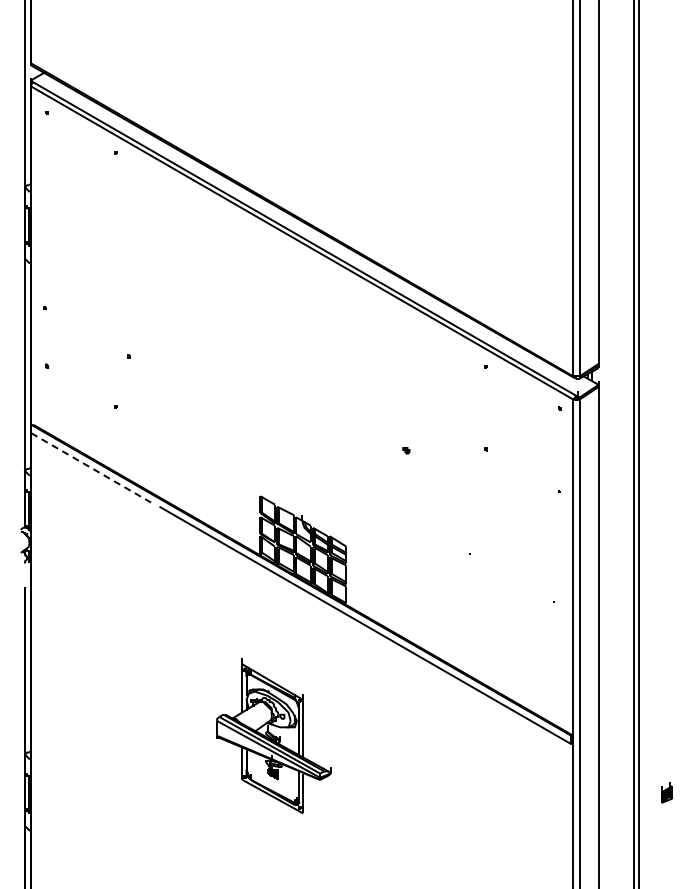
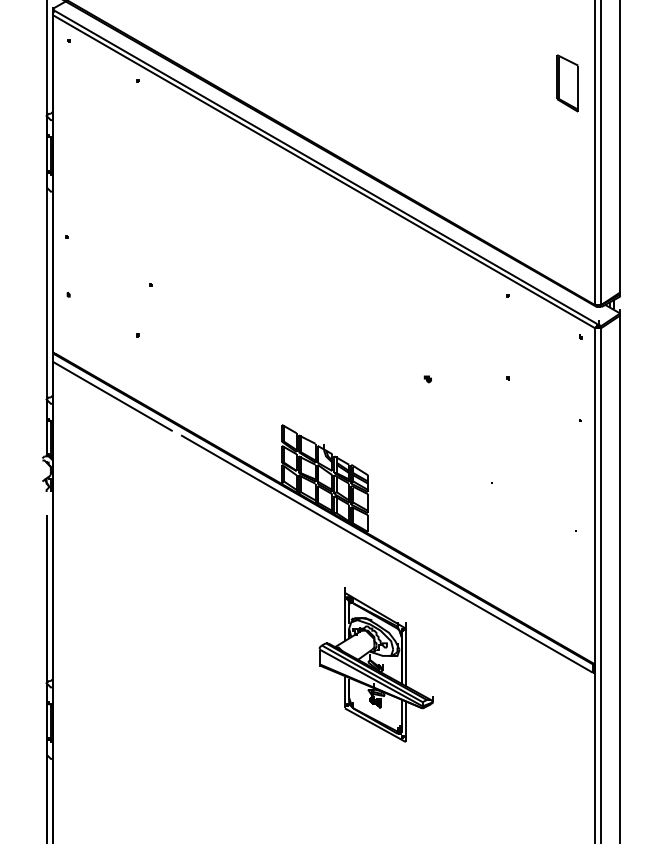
part: (546, 154) -> (568, 83), added
line: (91, 468) -> (113, 397), dashed -> solid
part: (273, 736) -> (376, 665), moved

